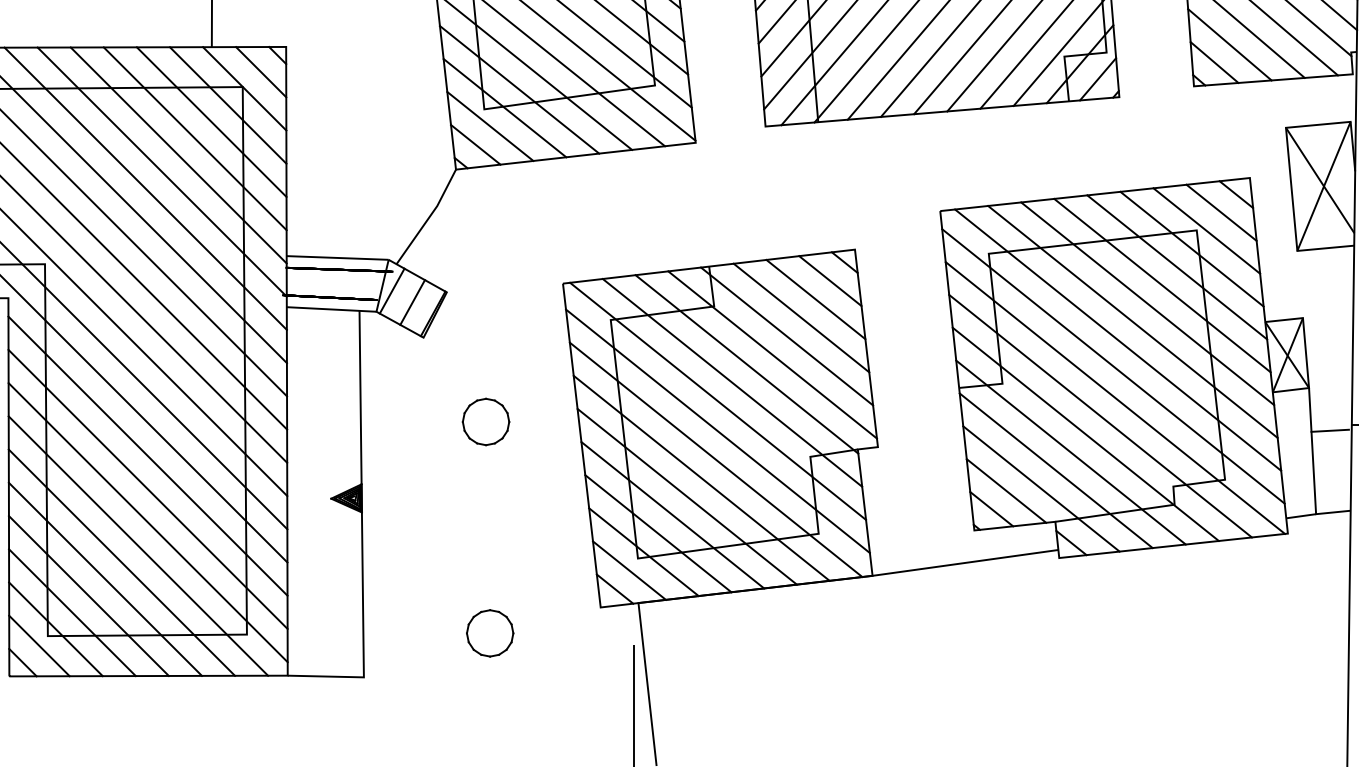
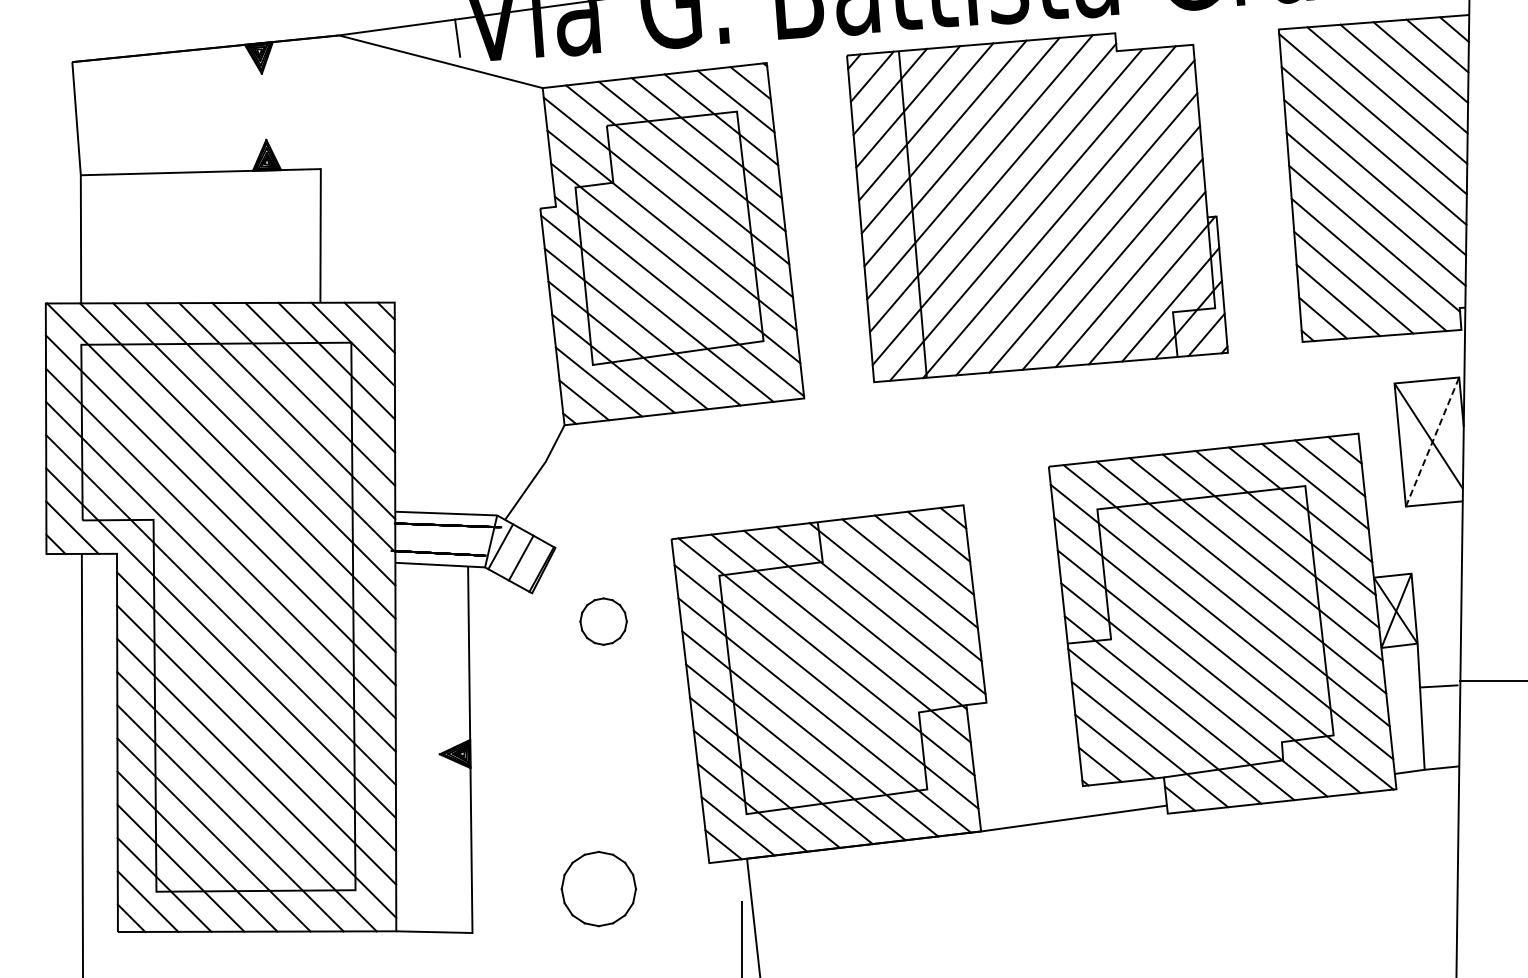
line: (1323, 186) -> (1432, 442), solid -> dashed
part: (485, 421) -> (603, 621), moved
part: (489, 632) -> (598, 888), size x1.6

